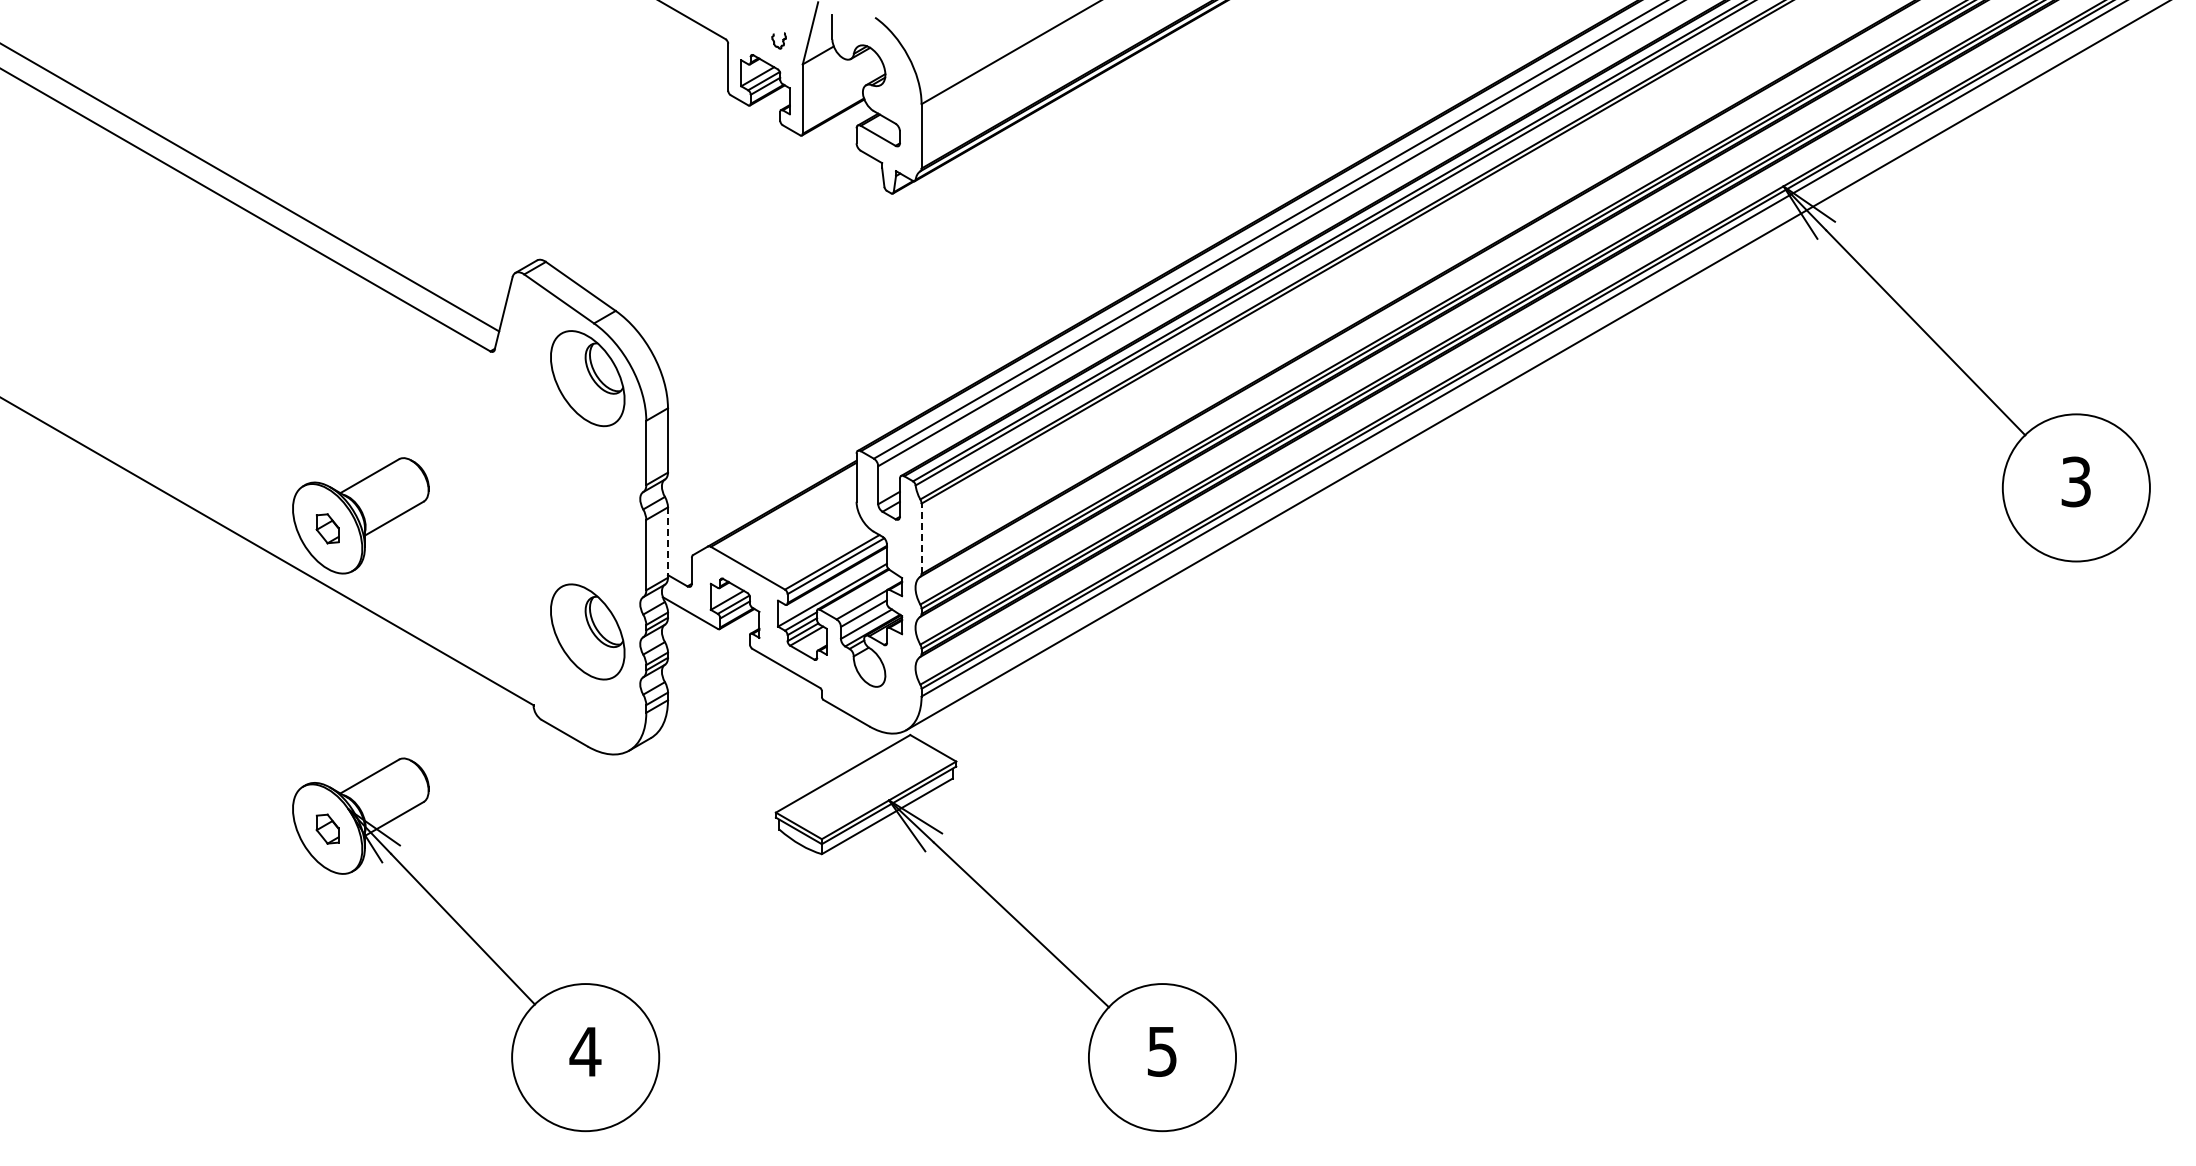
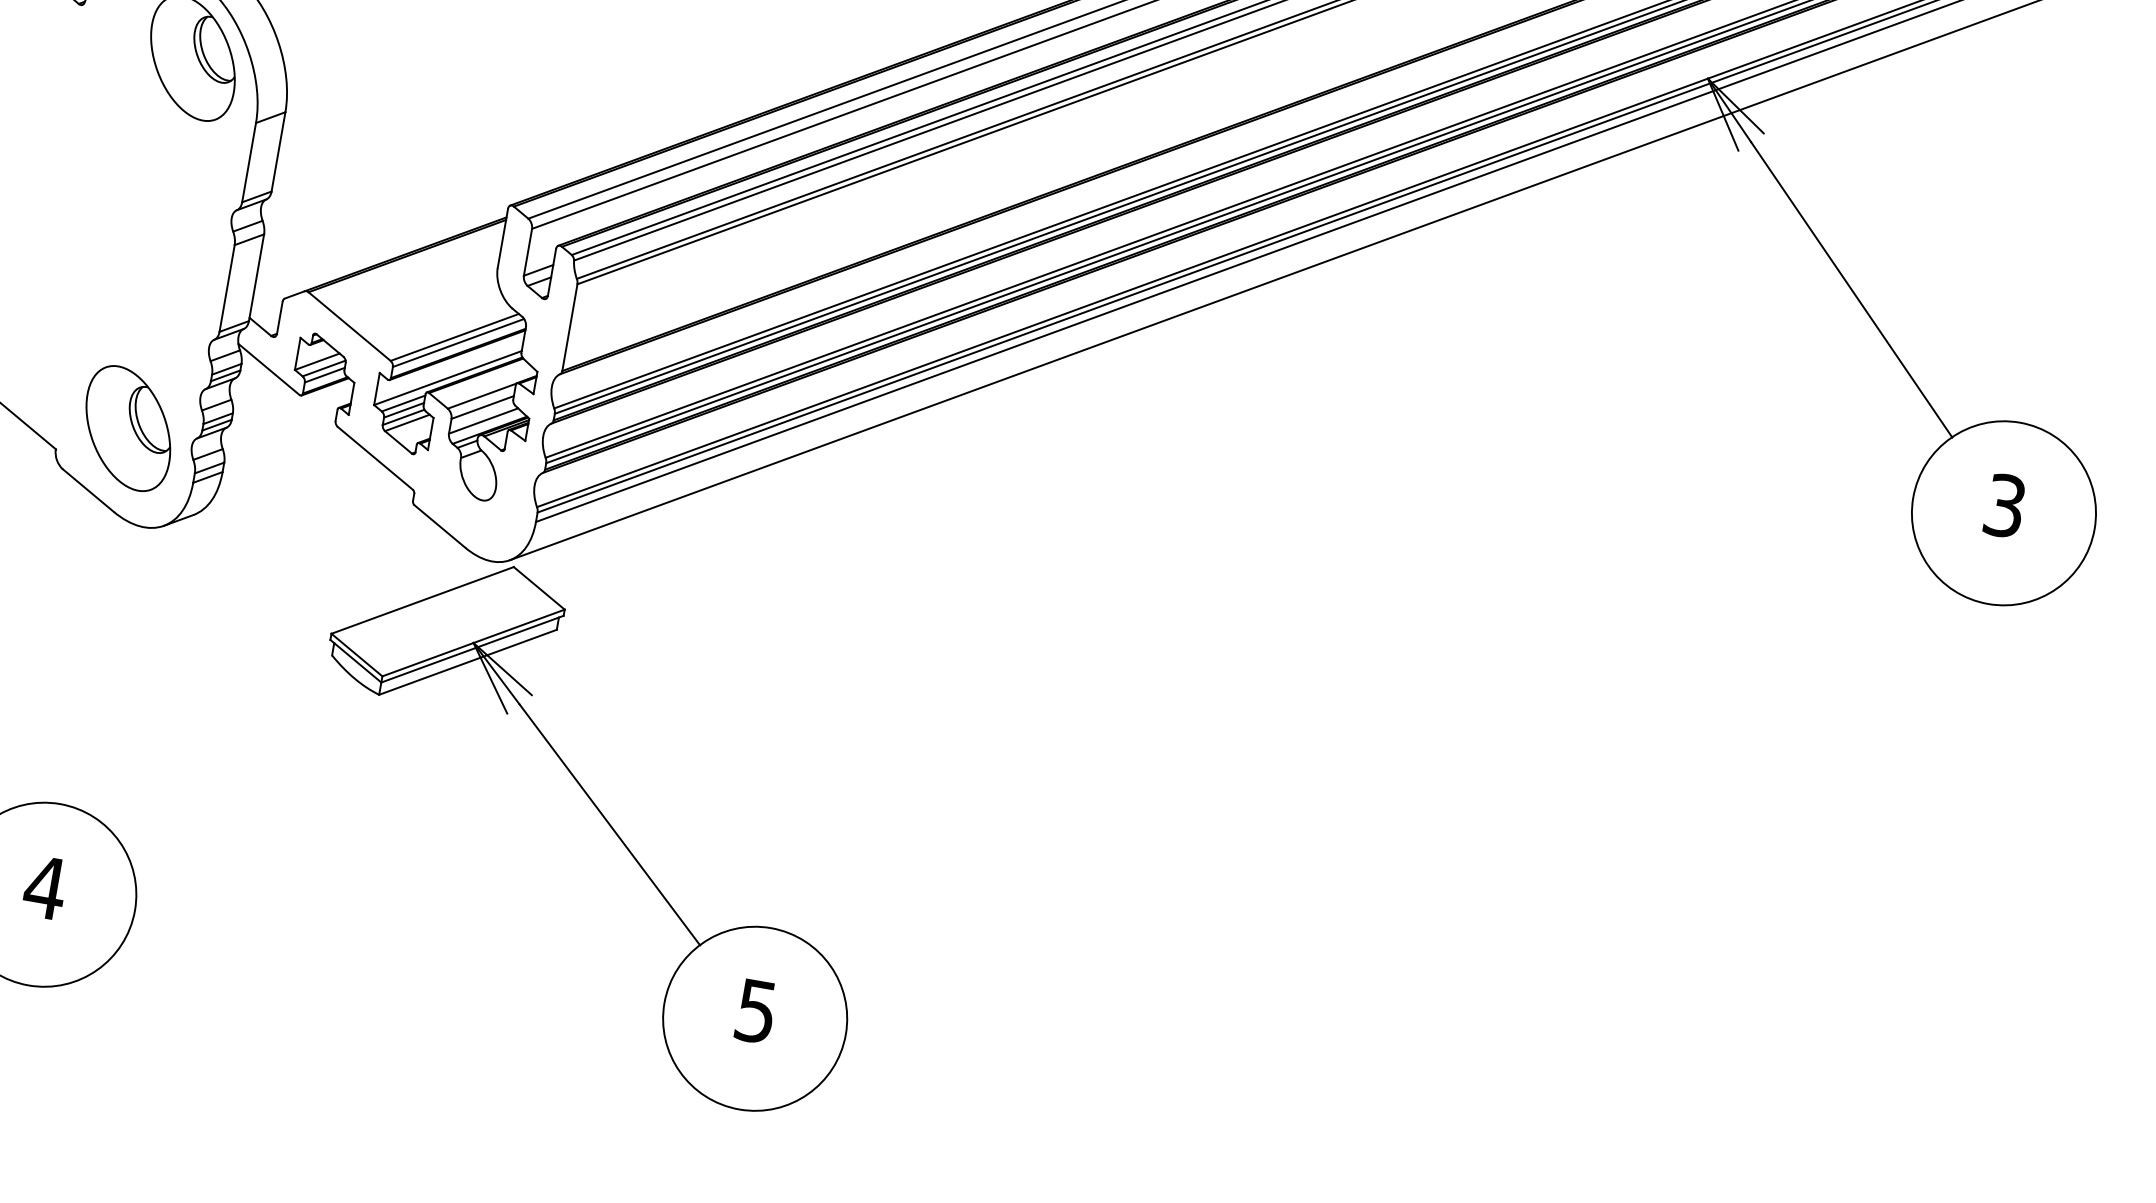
line: (921, 538) -> (569, 327), dashed -> solid
line: (667, 543) -> (255, 278), dashed -> solid
part: (587, 631) -> (128, 427), moved

